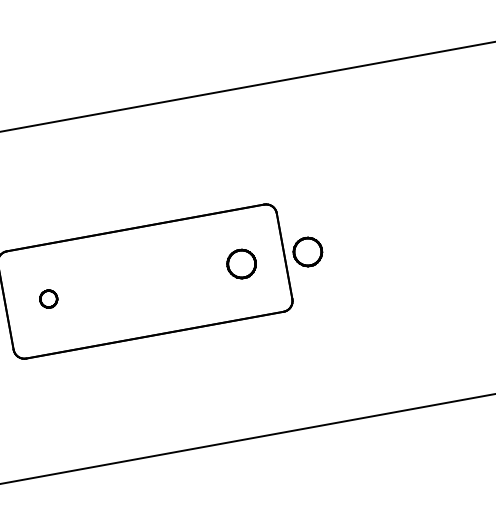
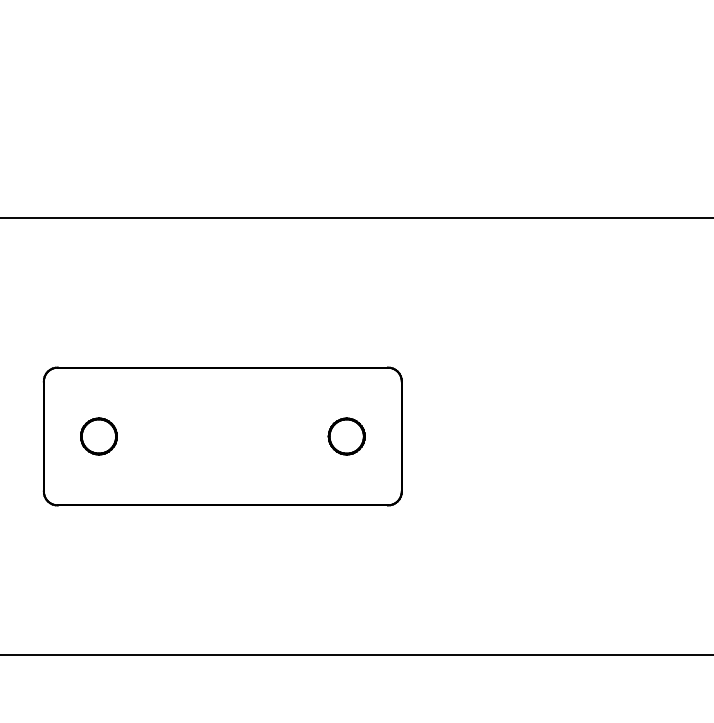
part: (307, 252) -> (431, 436), removed
part: (48, 299) -> (98, 436), size x1.67

